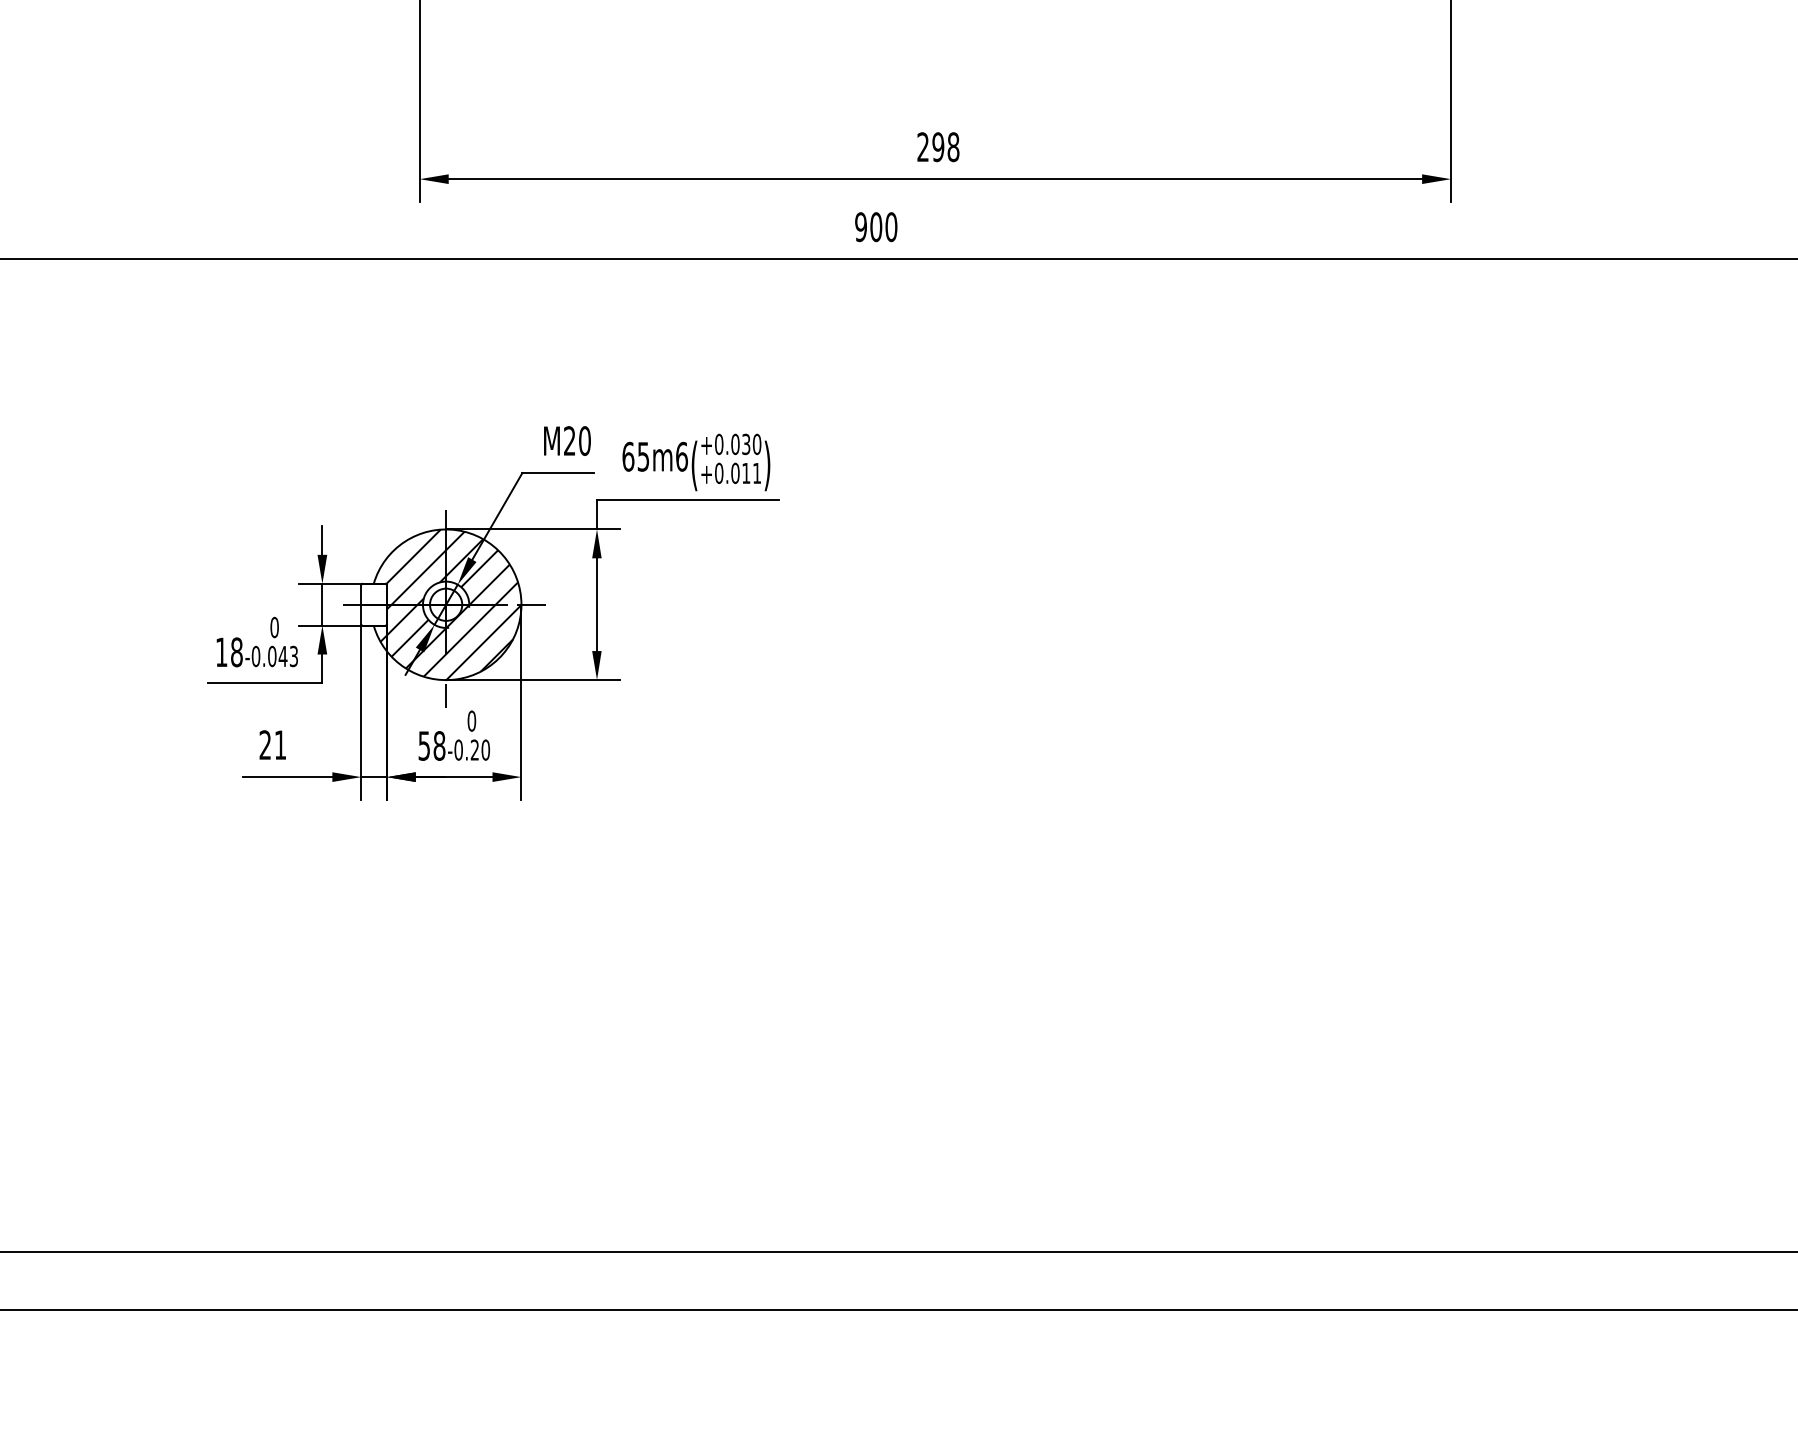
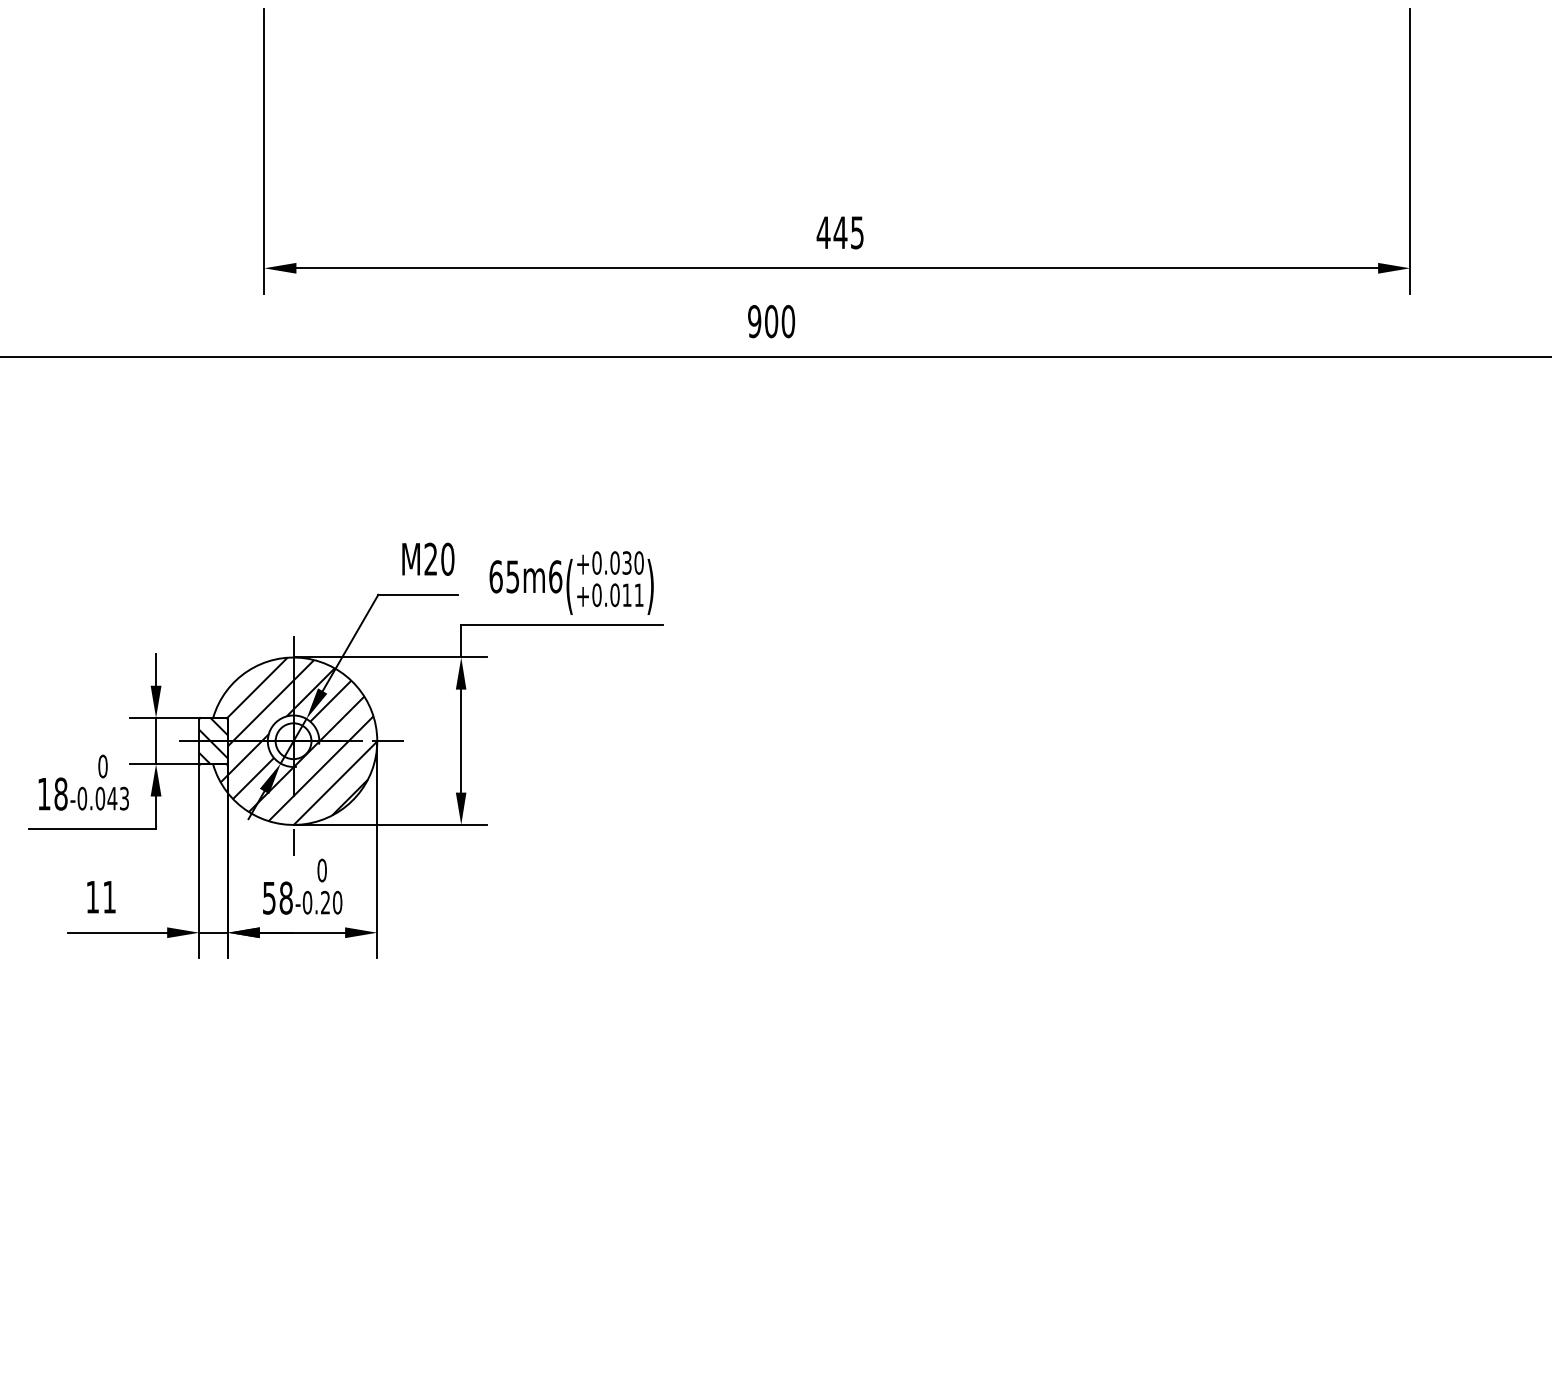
text: (937, 147) -> (839, 233), 298 -> 445
hatch: (373, 604) -> (212, 740), added
text: (264, 744) -> (91, 896), 21 -> 11

